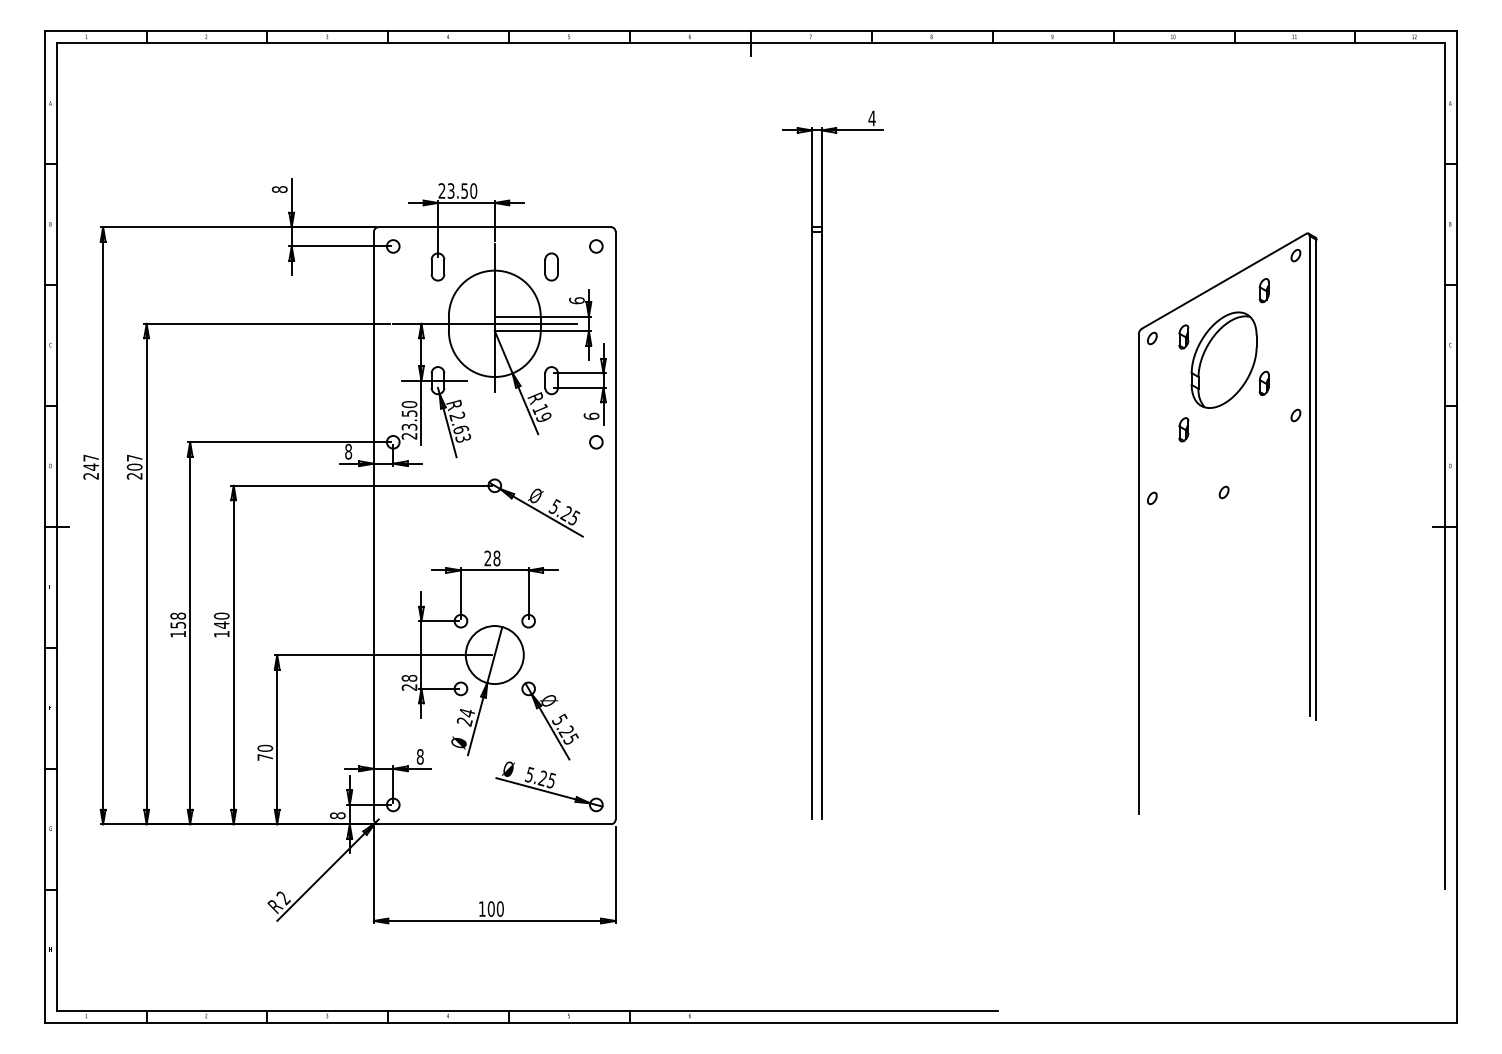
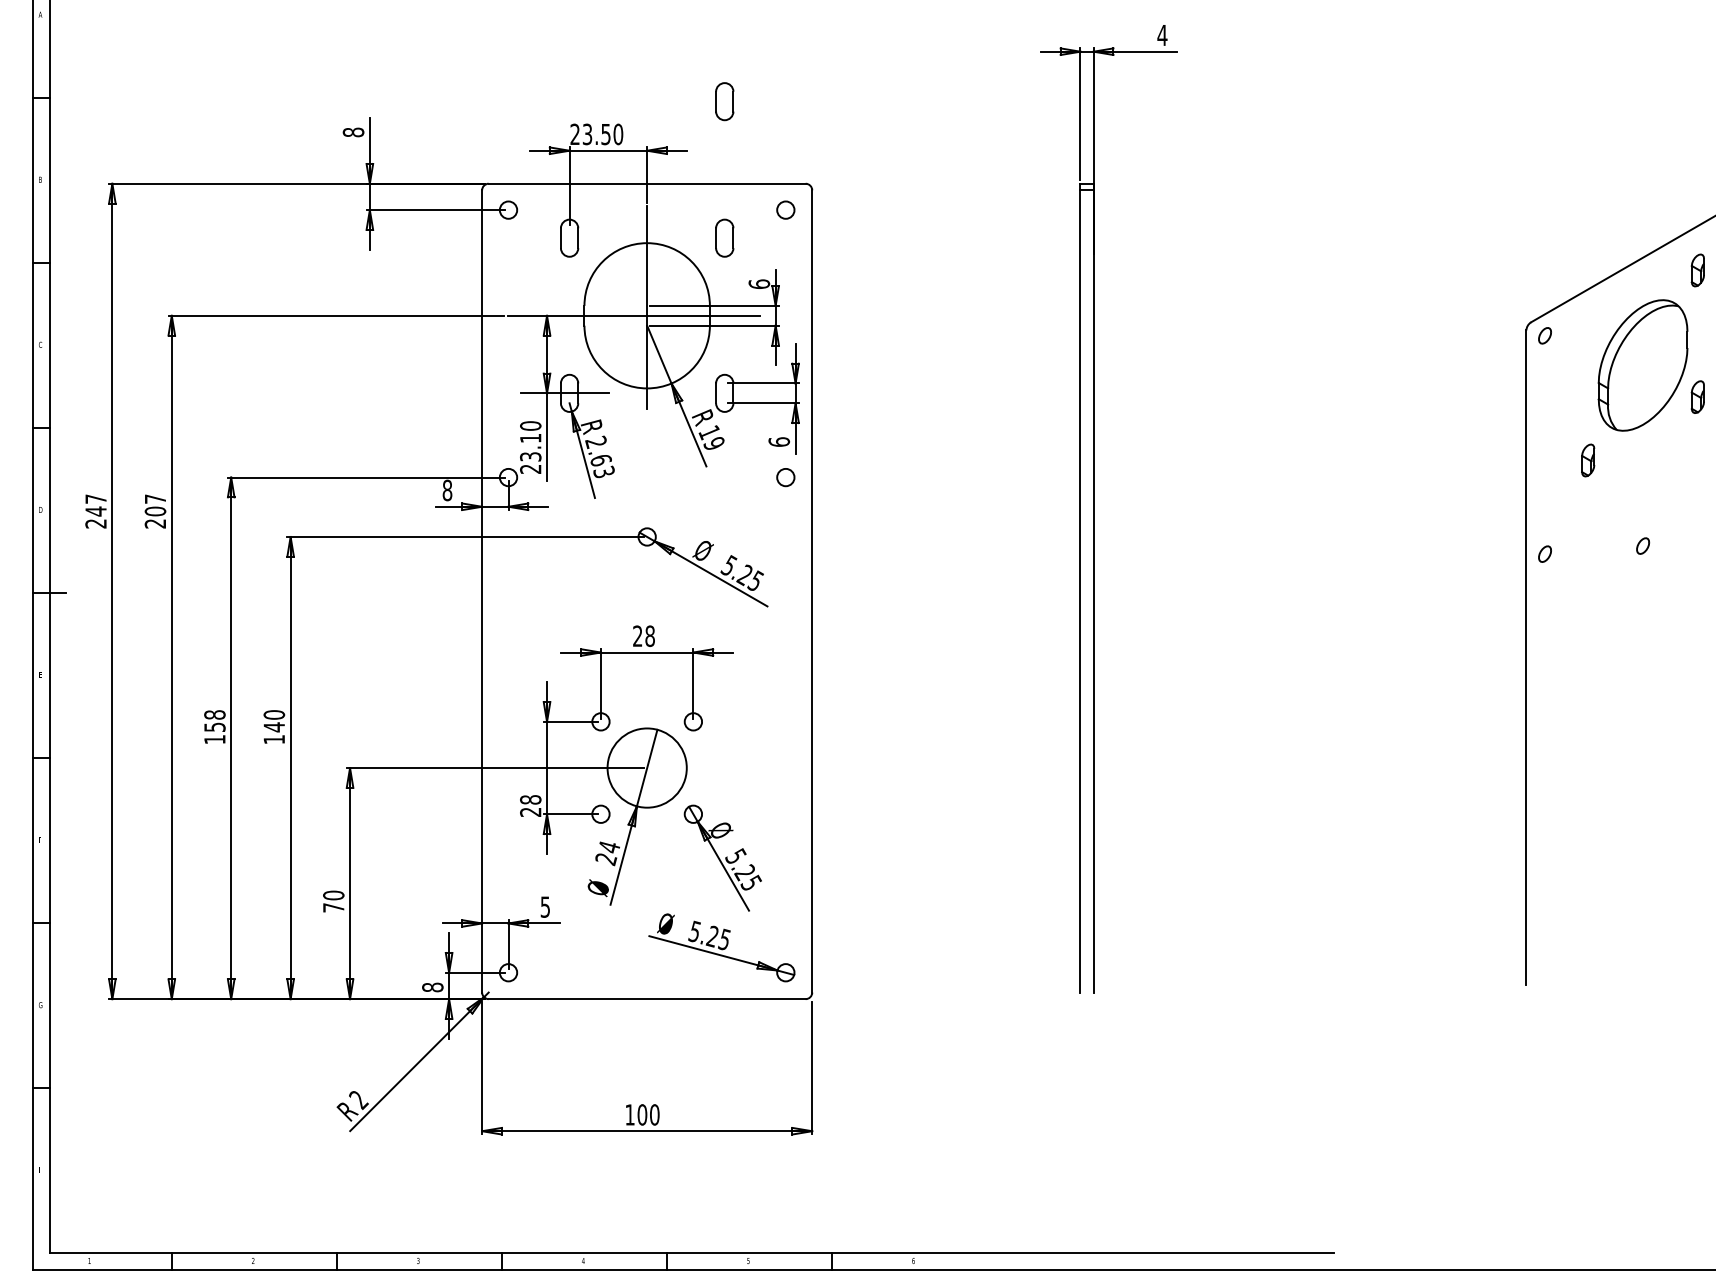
part: (551, 166) -> (724, 100), added
part: (1183, 336) -> (1587, 333), removed
text: (409, 413) -> (530, 438), 23.50 -> 23.10
text: (419, 756) -> (544, 906), 8 -> 5

